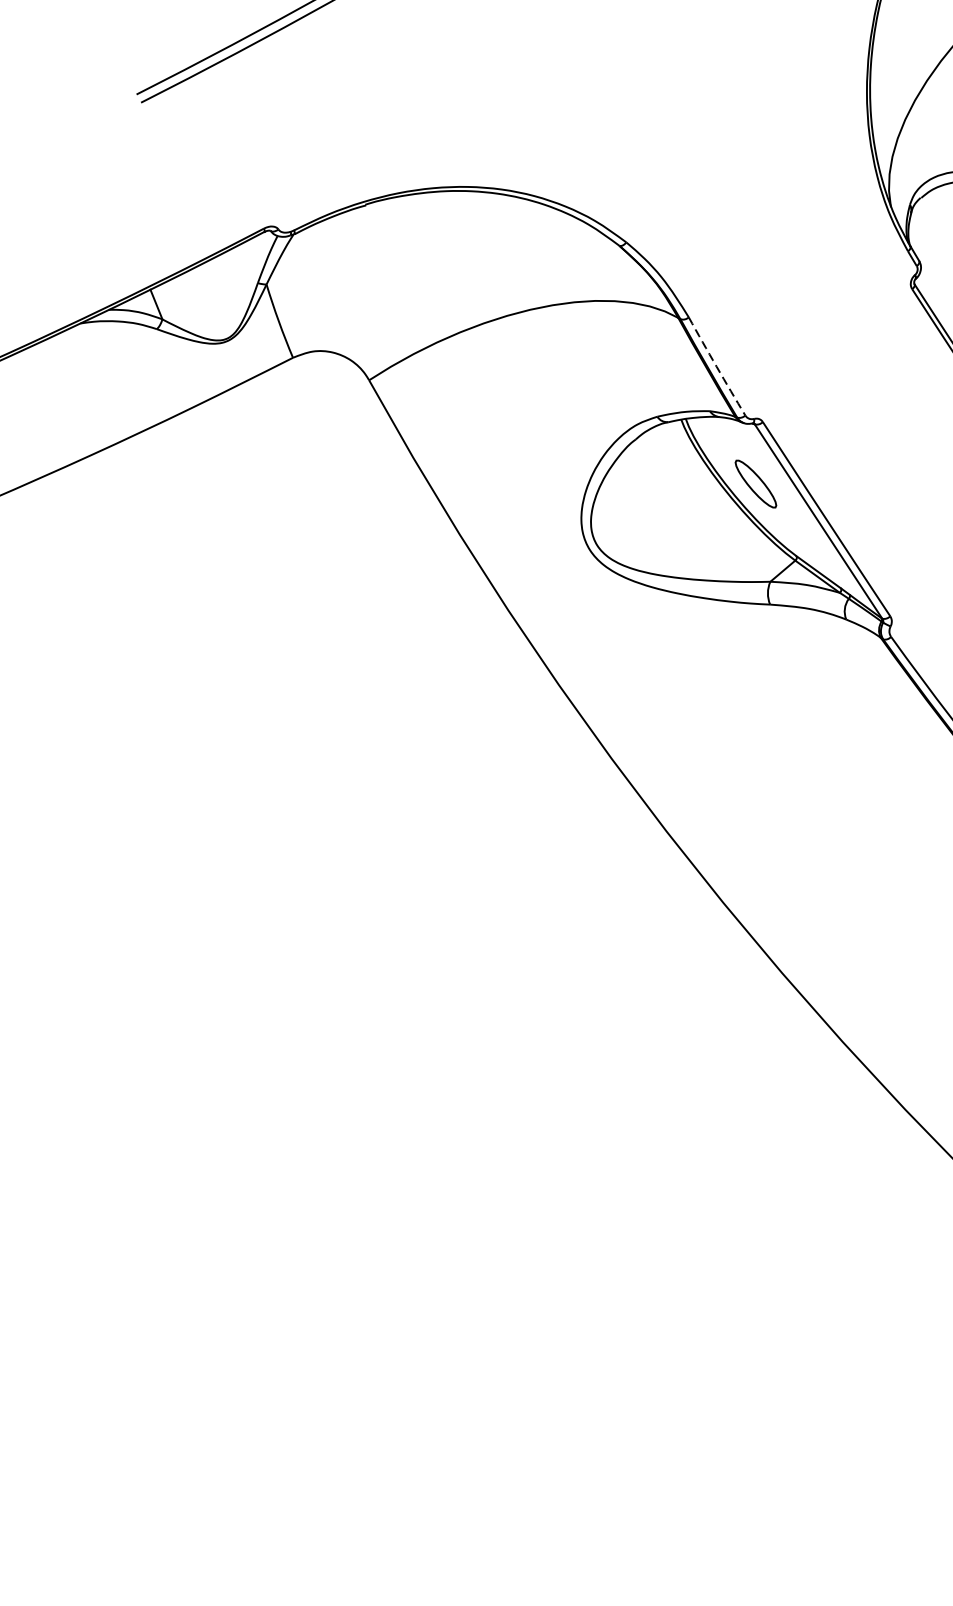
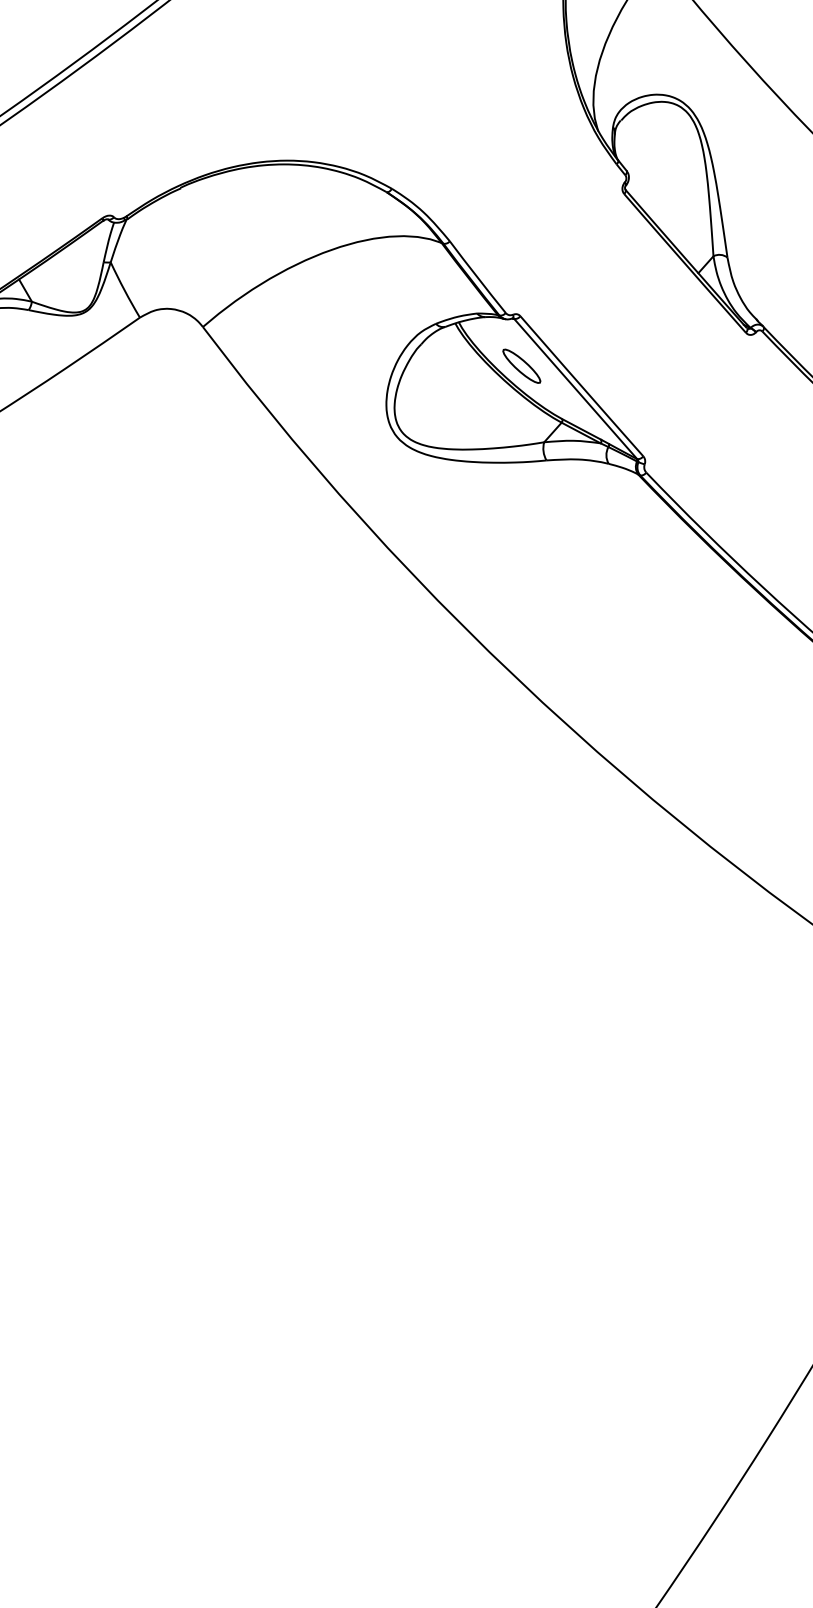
arc: (716, 366) -> (477, 277), dashed -> solid

